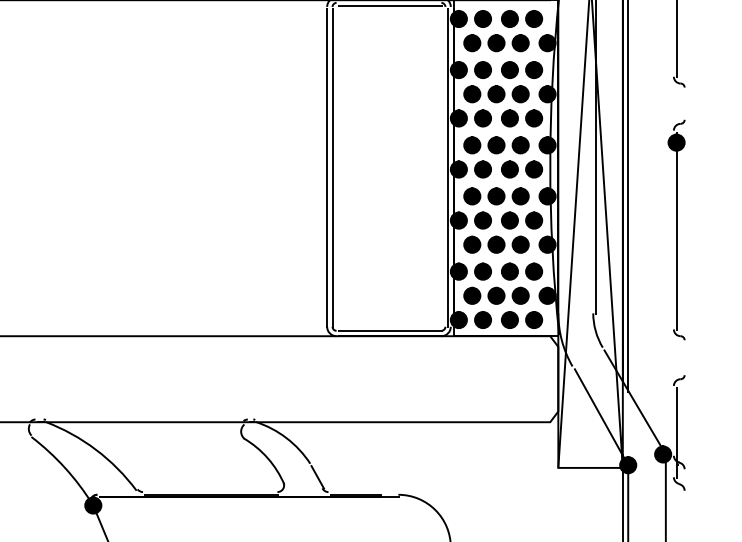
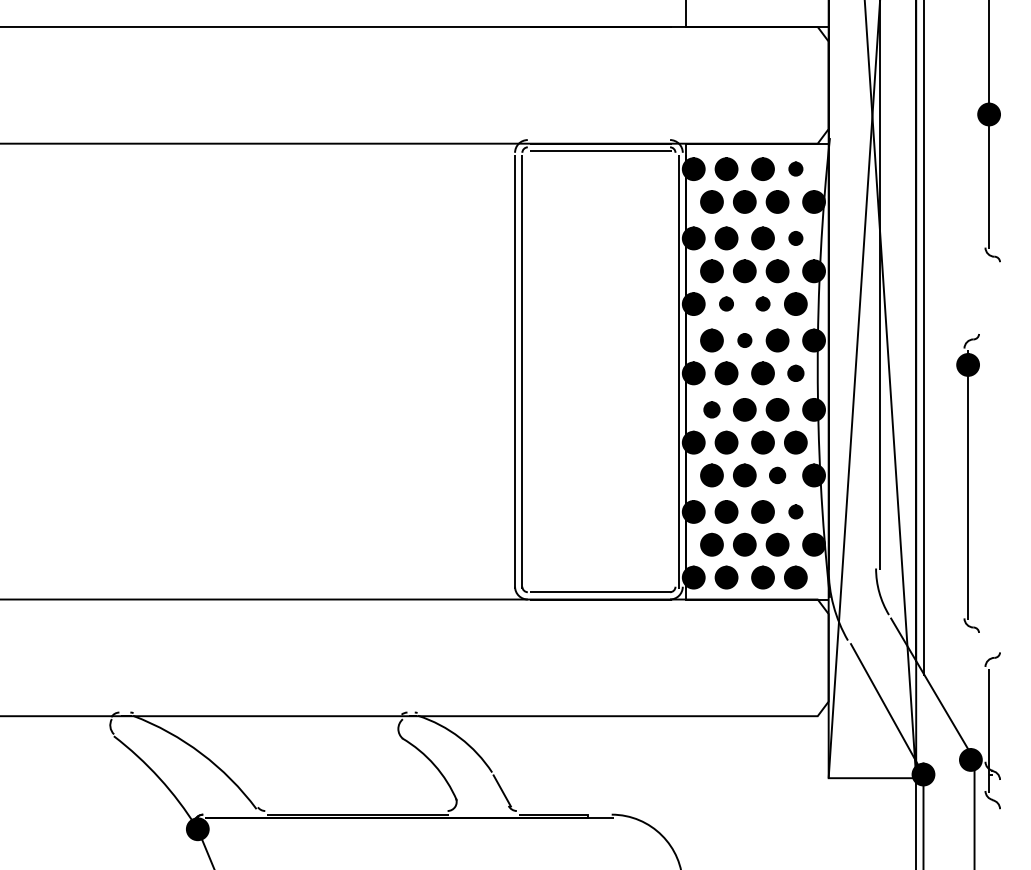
part: (533, 18) -> (795, 168), size x0.6
part: (533, 70) -> (795, 238), size x0.6
part: (483, 118) -> (726, 303), size x0.6
part: (509, 118) -> (762, 303), size x0.6
part: (496, 145) -> (744, 340), size x0.6
part: (533, 169) -> (795, 373), size x0.7
part: (471, 196) -> (711, 409), size x0.7
part: (676, 230) -> (967, 483), moved
part: (520, 244) -> (777, 475), size x0.7
part: (533, 271) -> (795, 511), size x0.6

